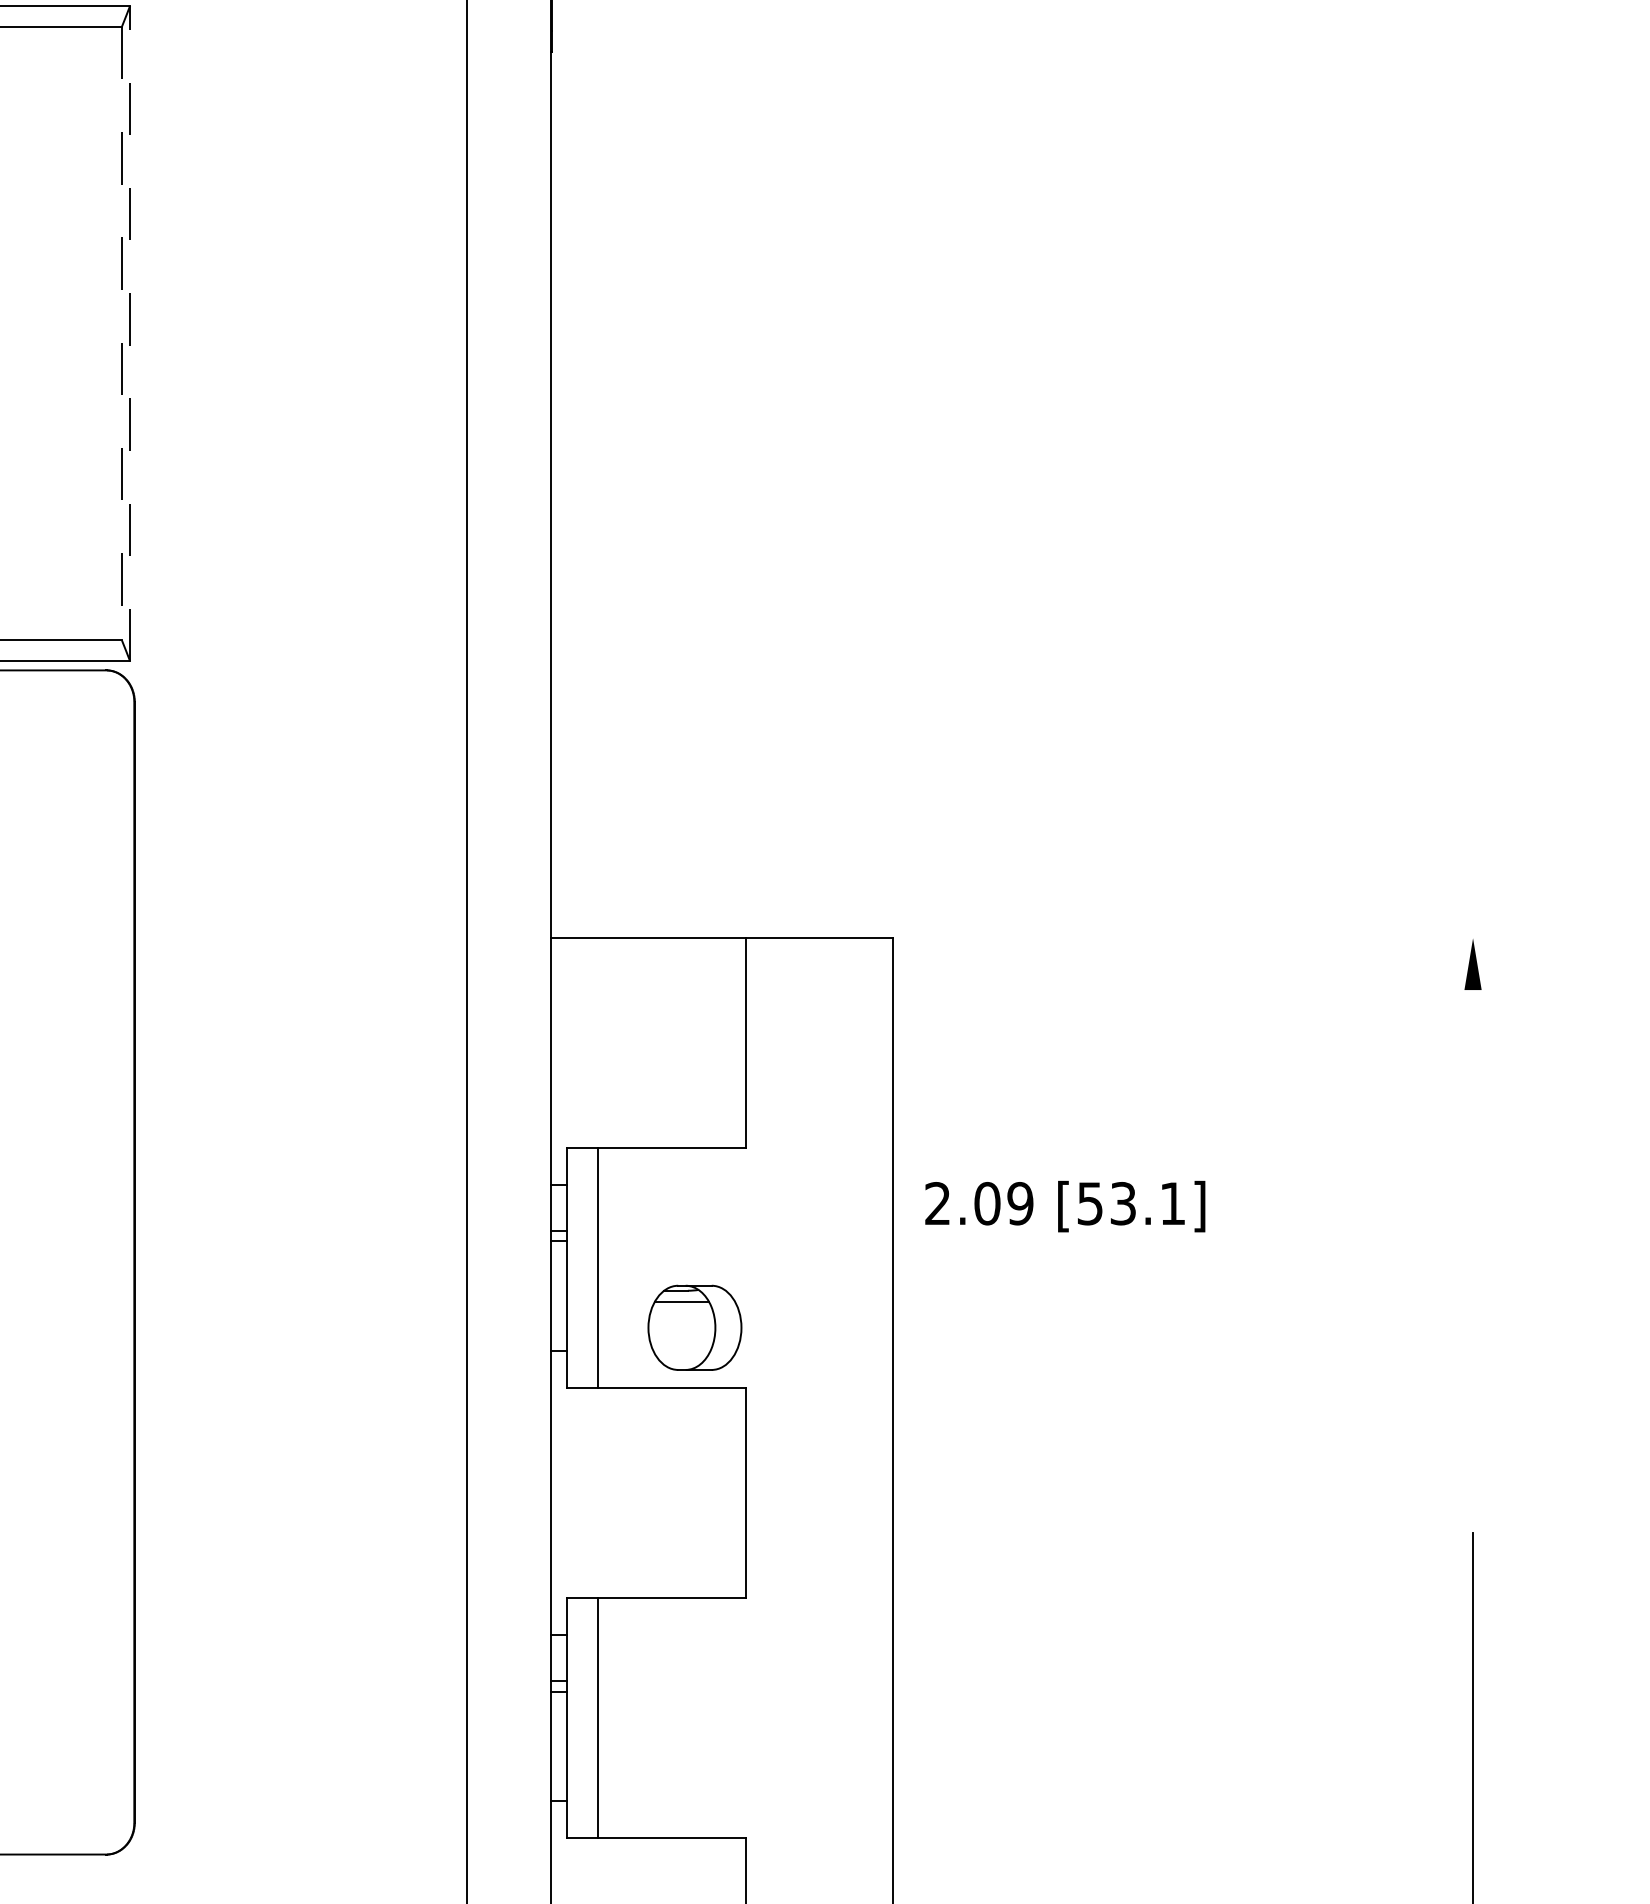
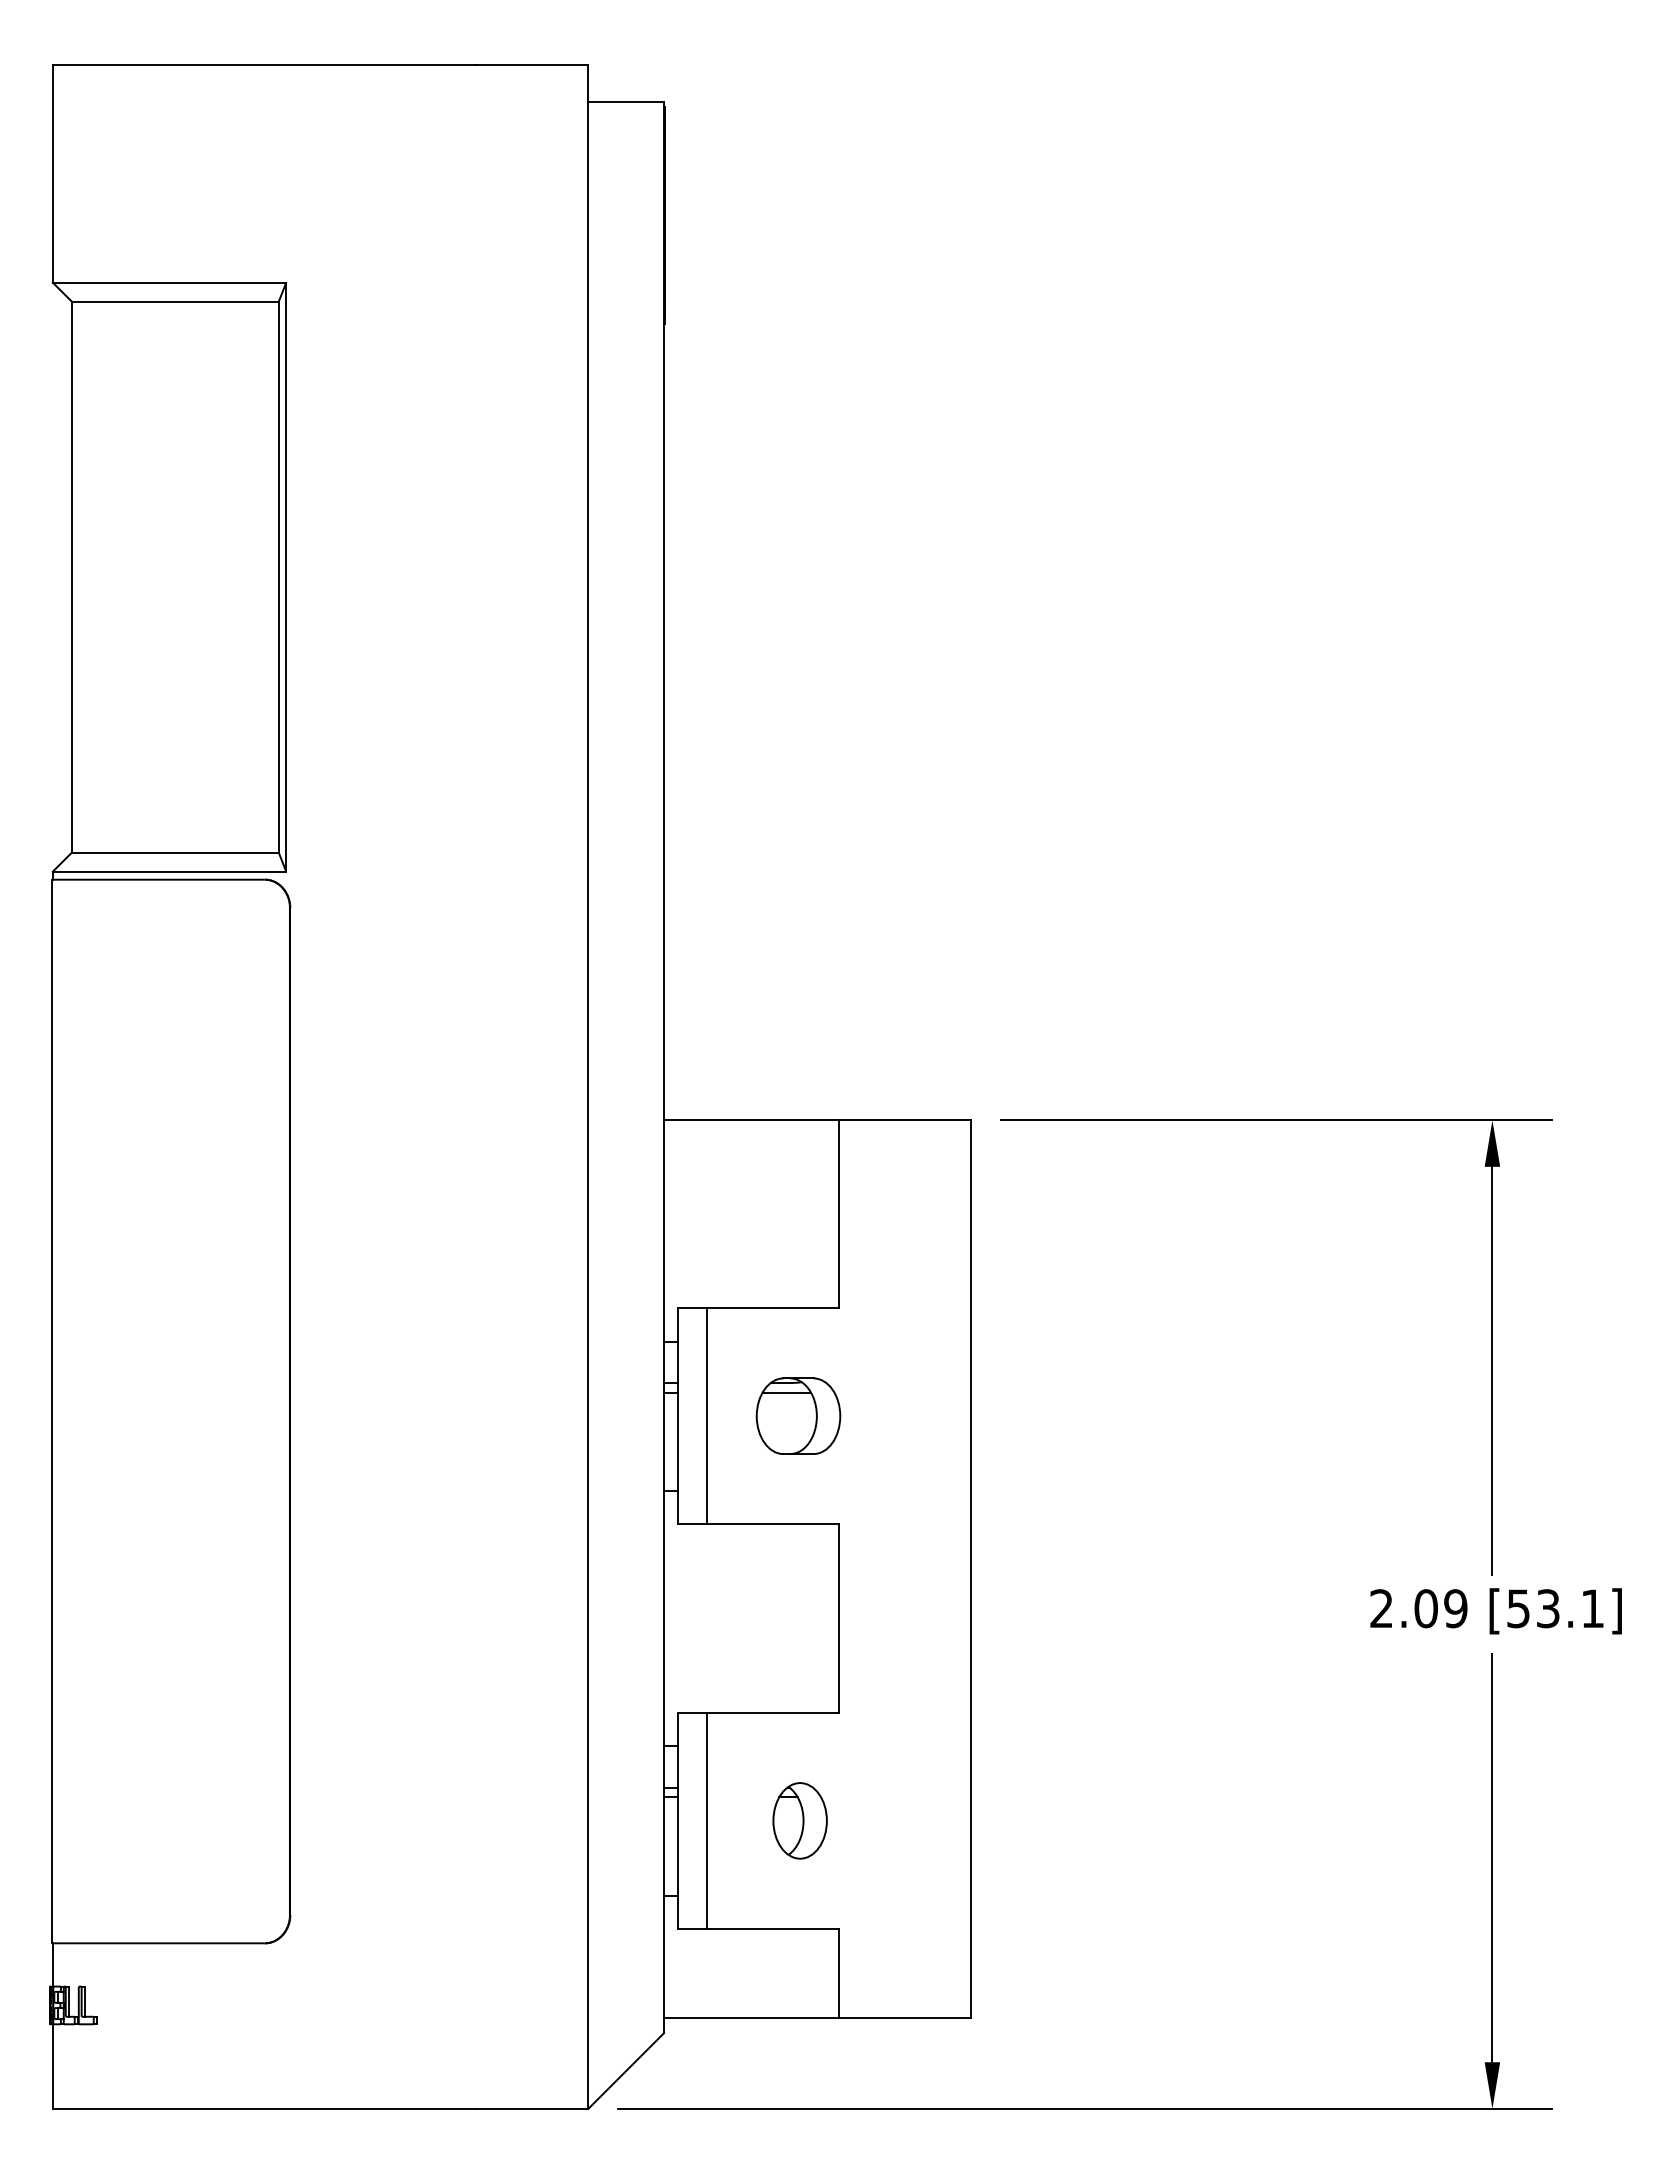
line: (121, 333) -> (278, 577), dashed -> solid
line: (130, 333) -> (286, 577), dashed -> solid
line: (1231, 938) -> (1275, 1120), added
text: (1064, 1206) -> (1495, 1611), moved
line: (1473, 1216) -> (1492, 1370), added
part: (694, 1327) -> (798, 1415), moved
part: (701, 1717) -> (799, 1820), added

